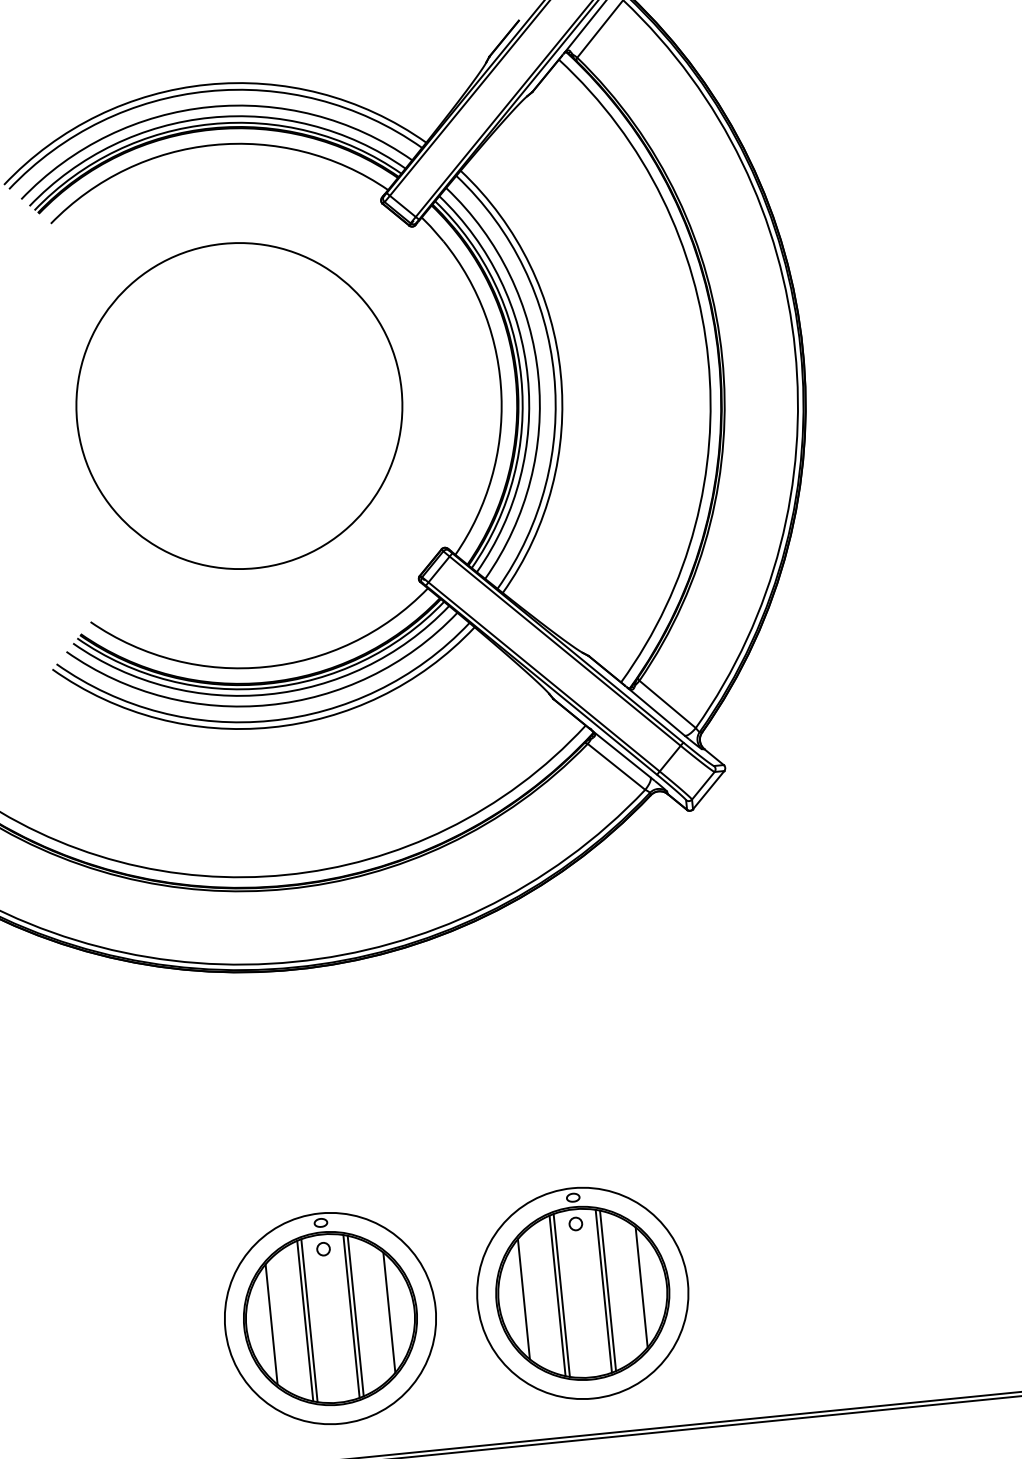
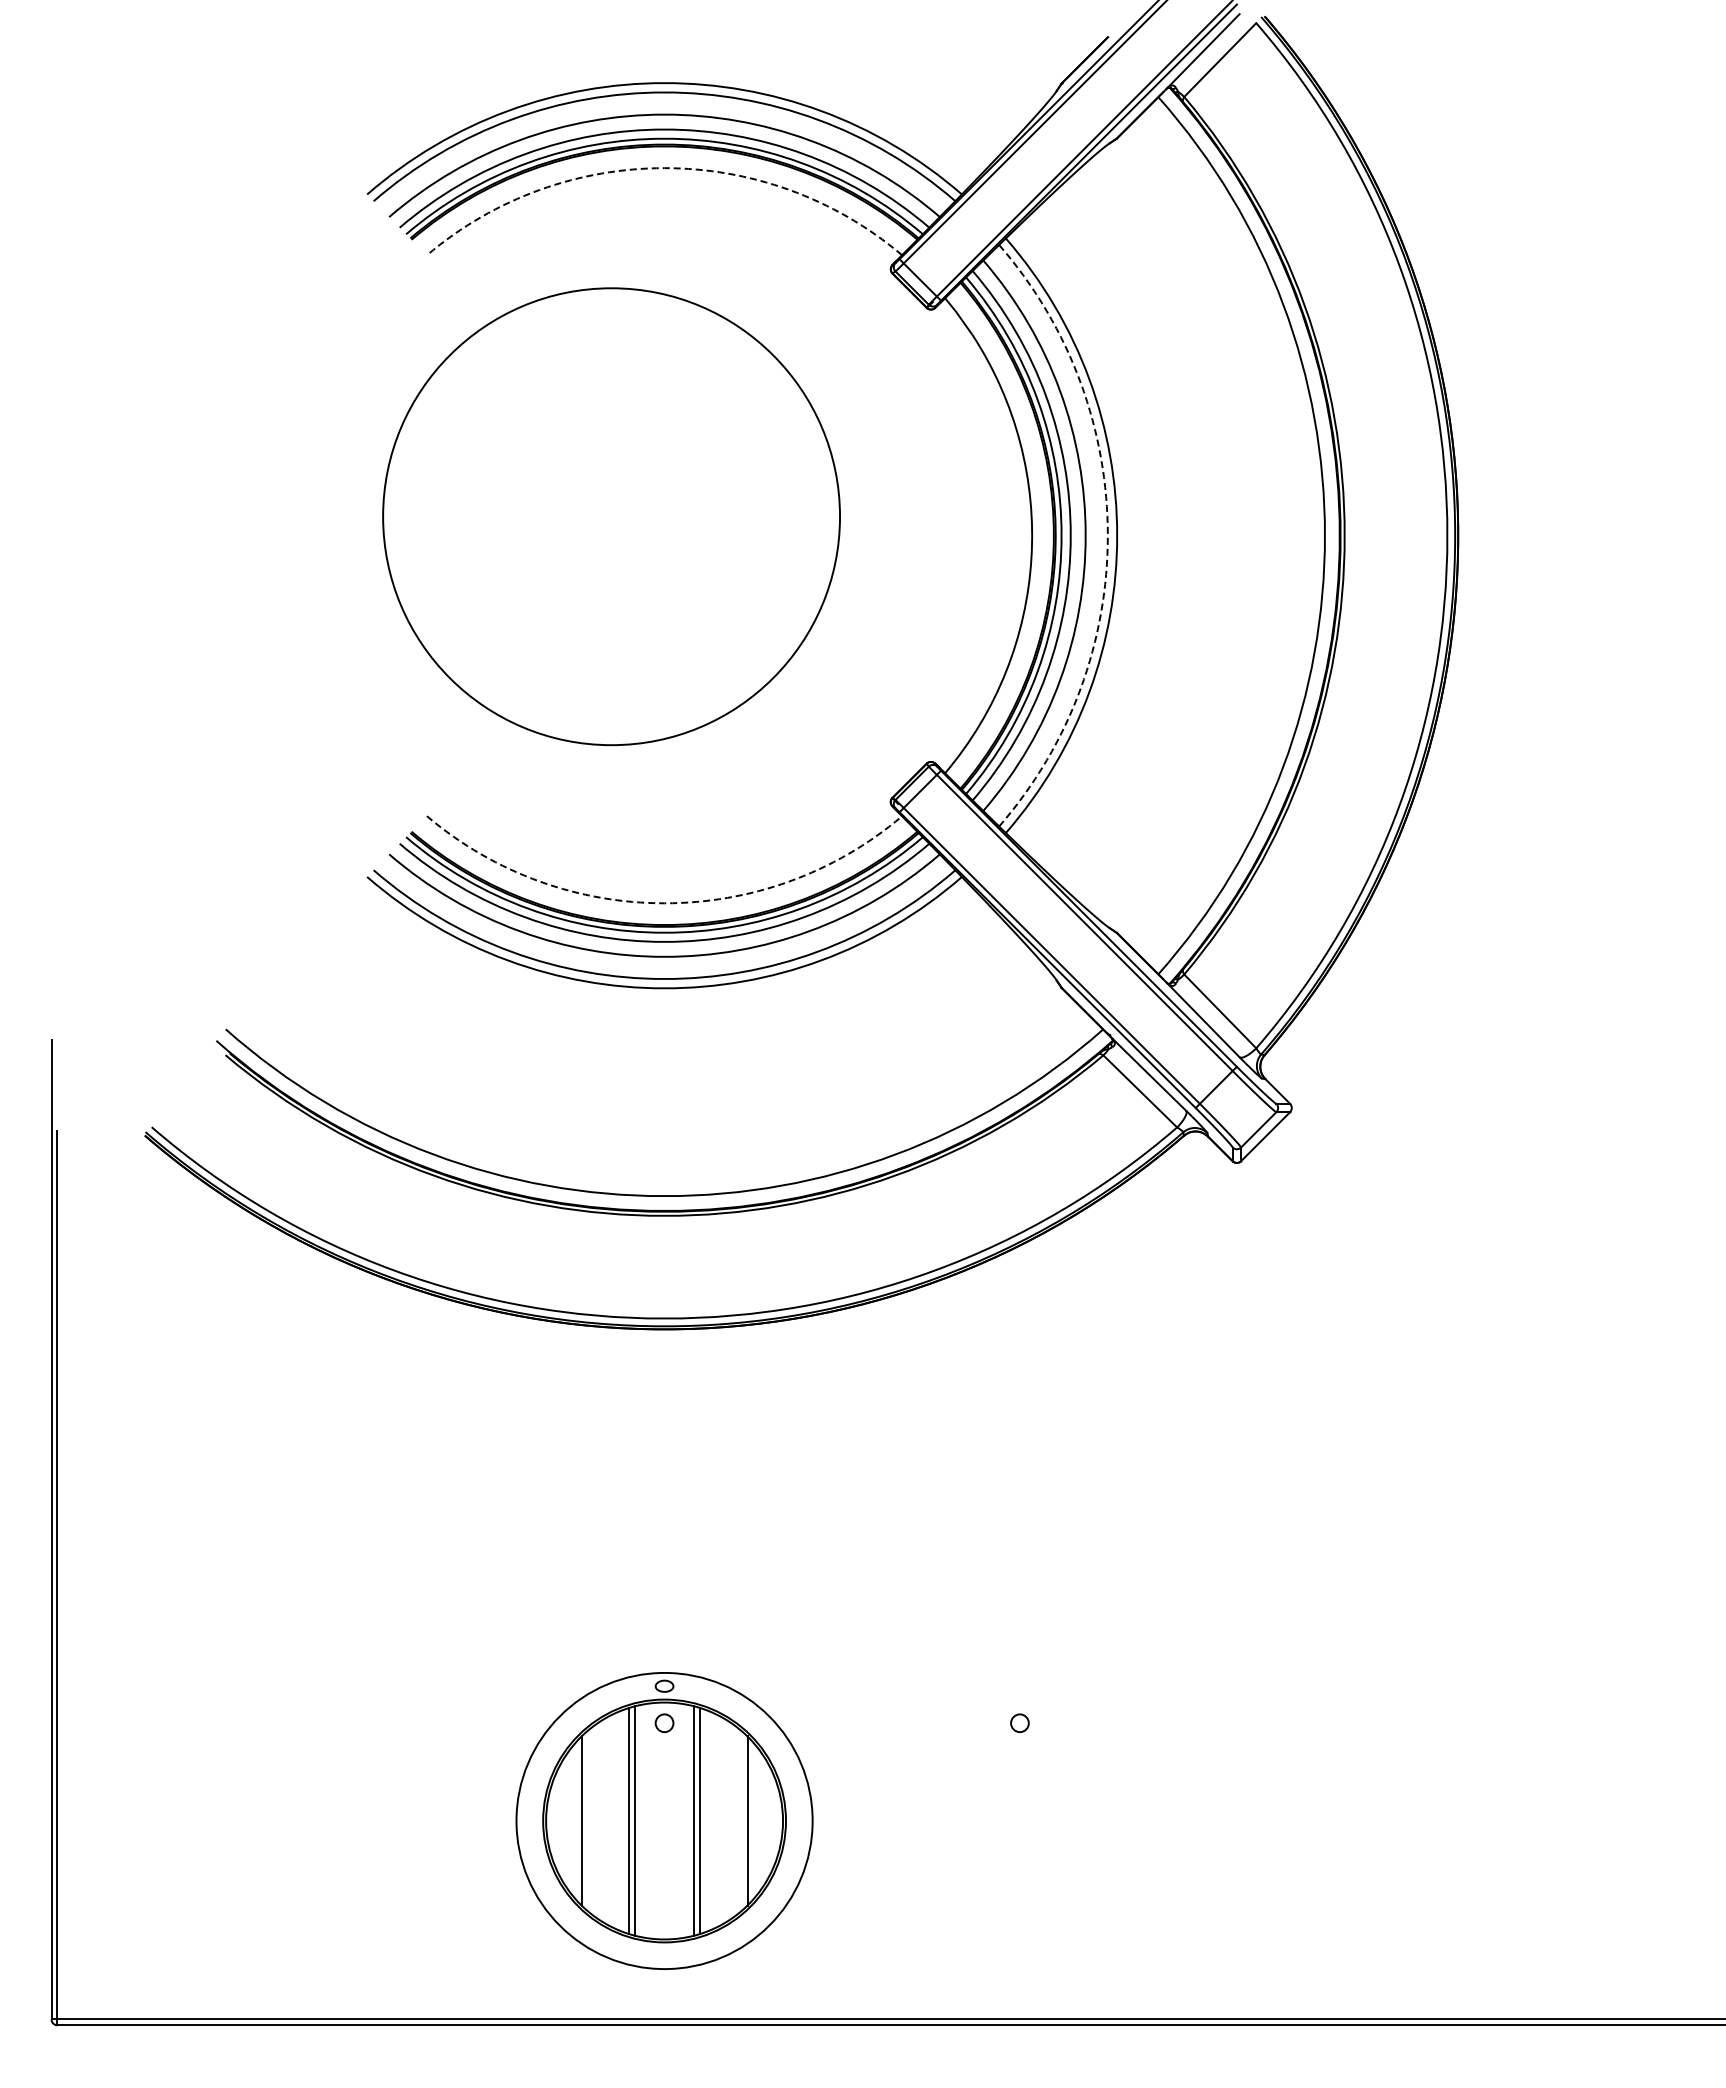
arc: (213, 145) -> (664, 168), solid -> dashed
arc: (553, 374) -> (1107, 535), solid -> dashed
circle: (239, 405) -> (611, 516), moved
arc: (265, 667) -> (664, 903), solid -> dashed
part: (582, 1293) -> (1019, 1820), removed

